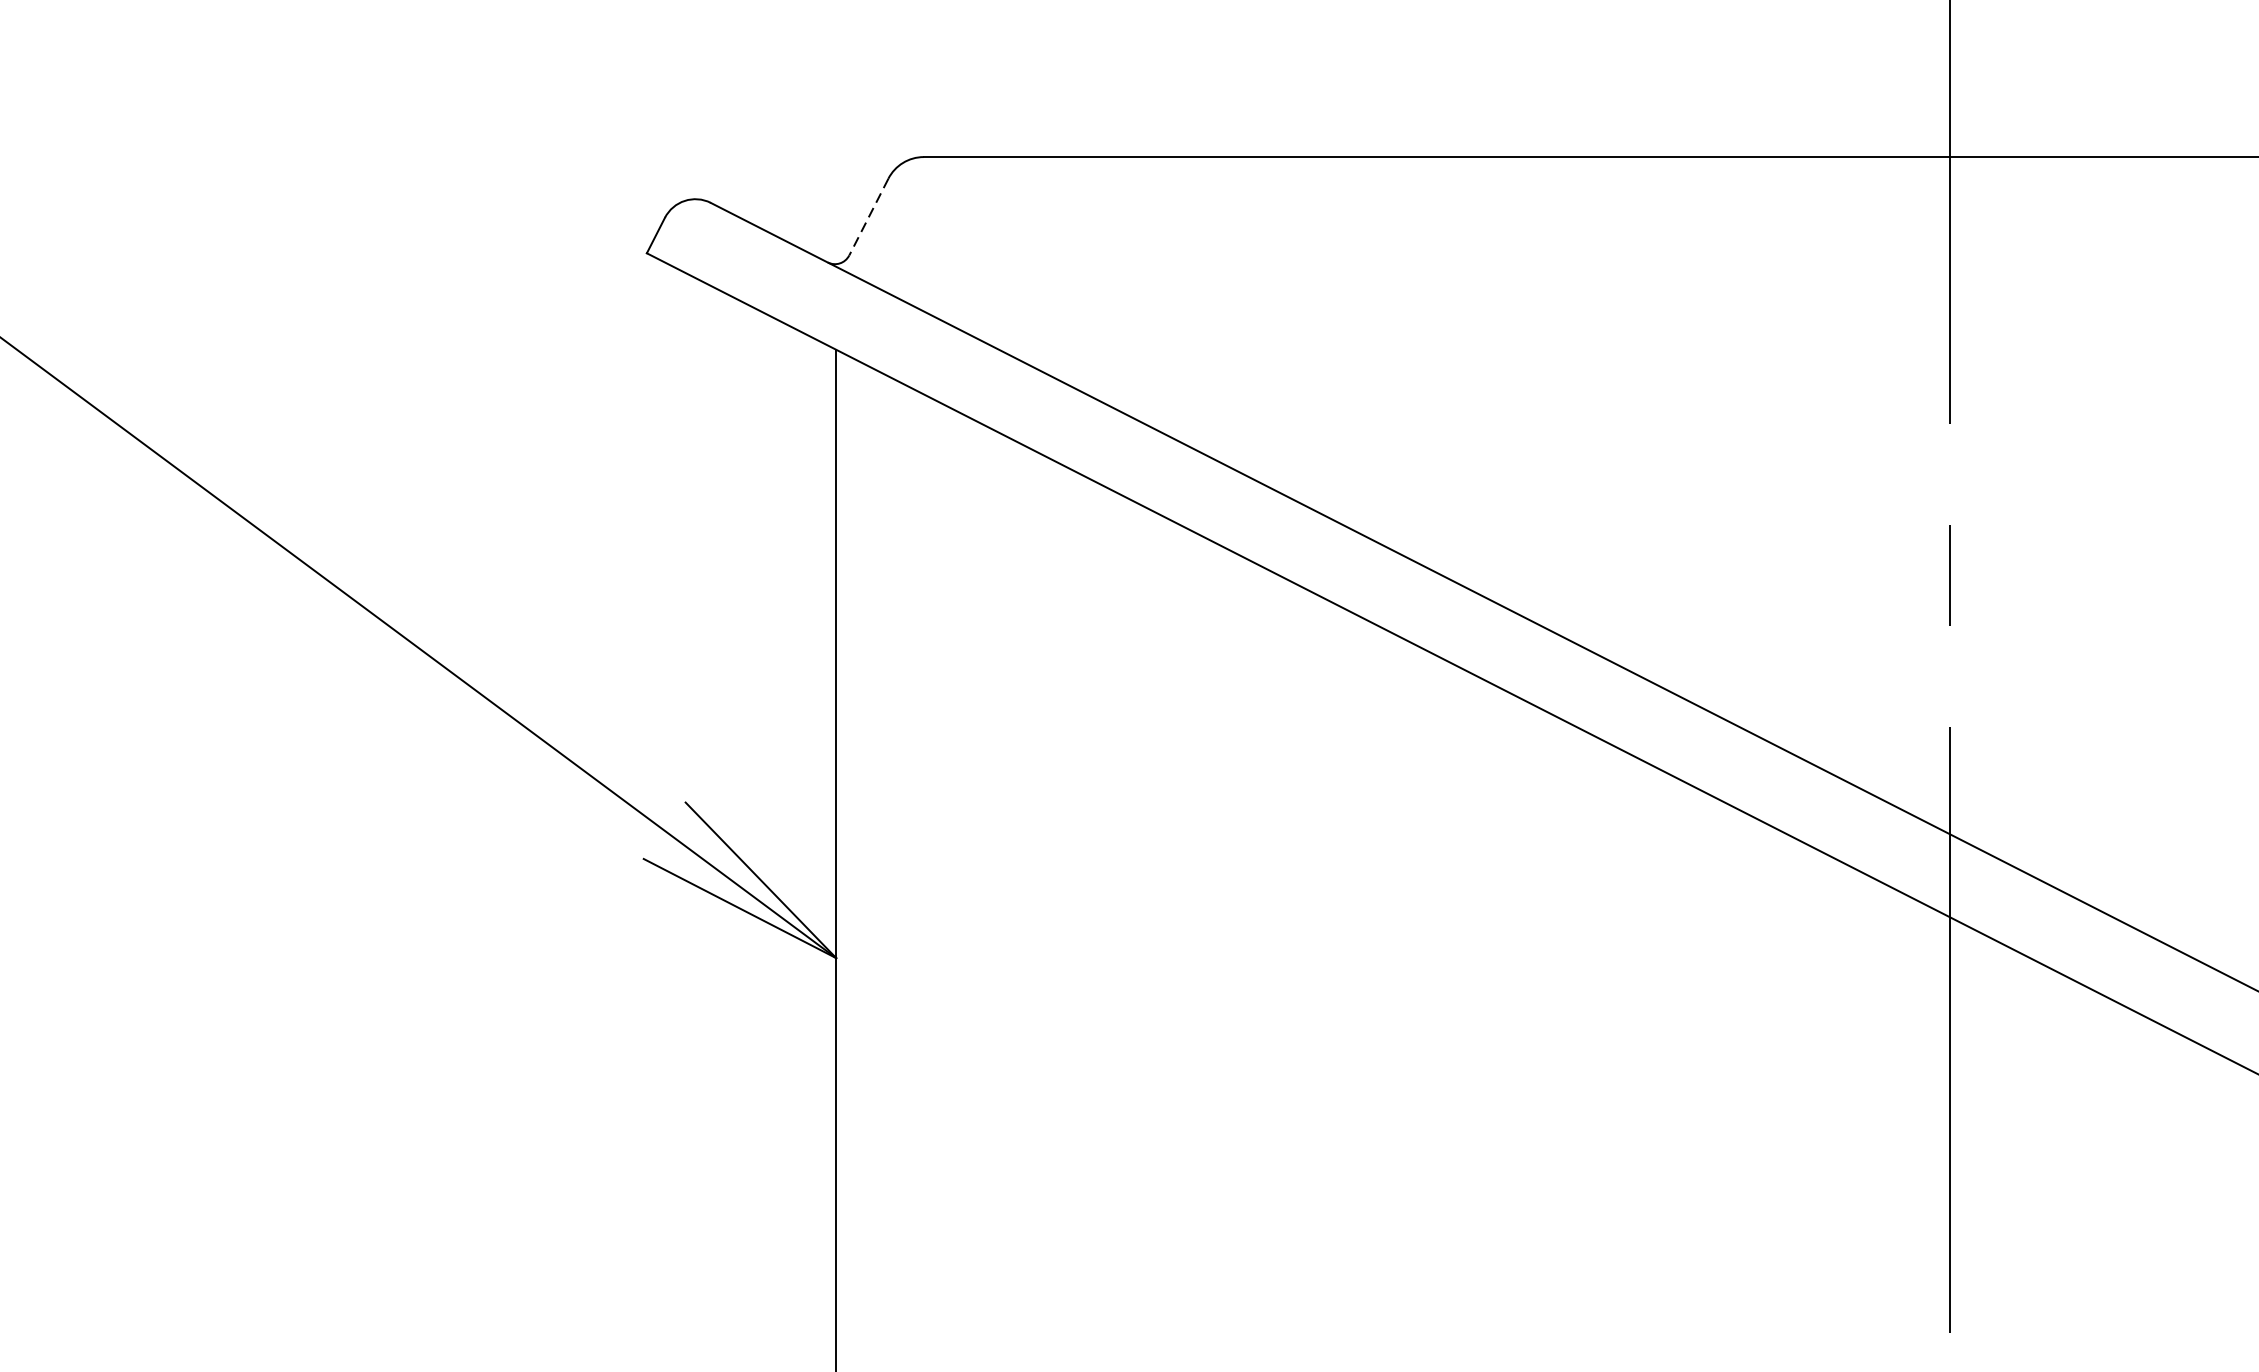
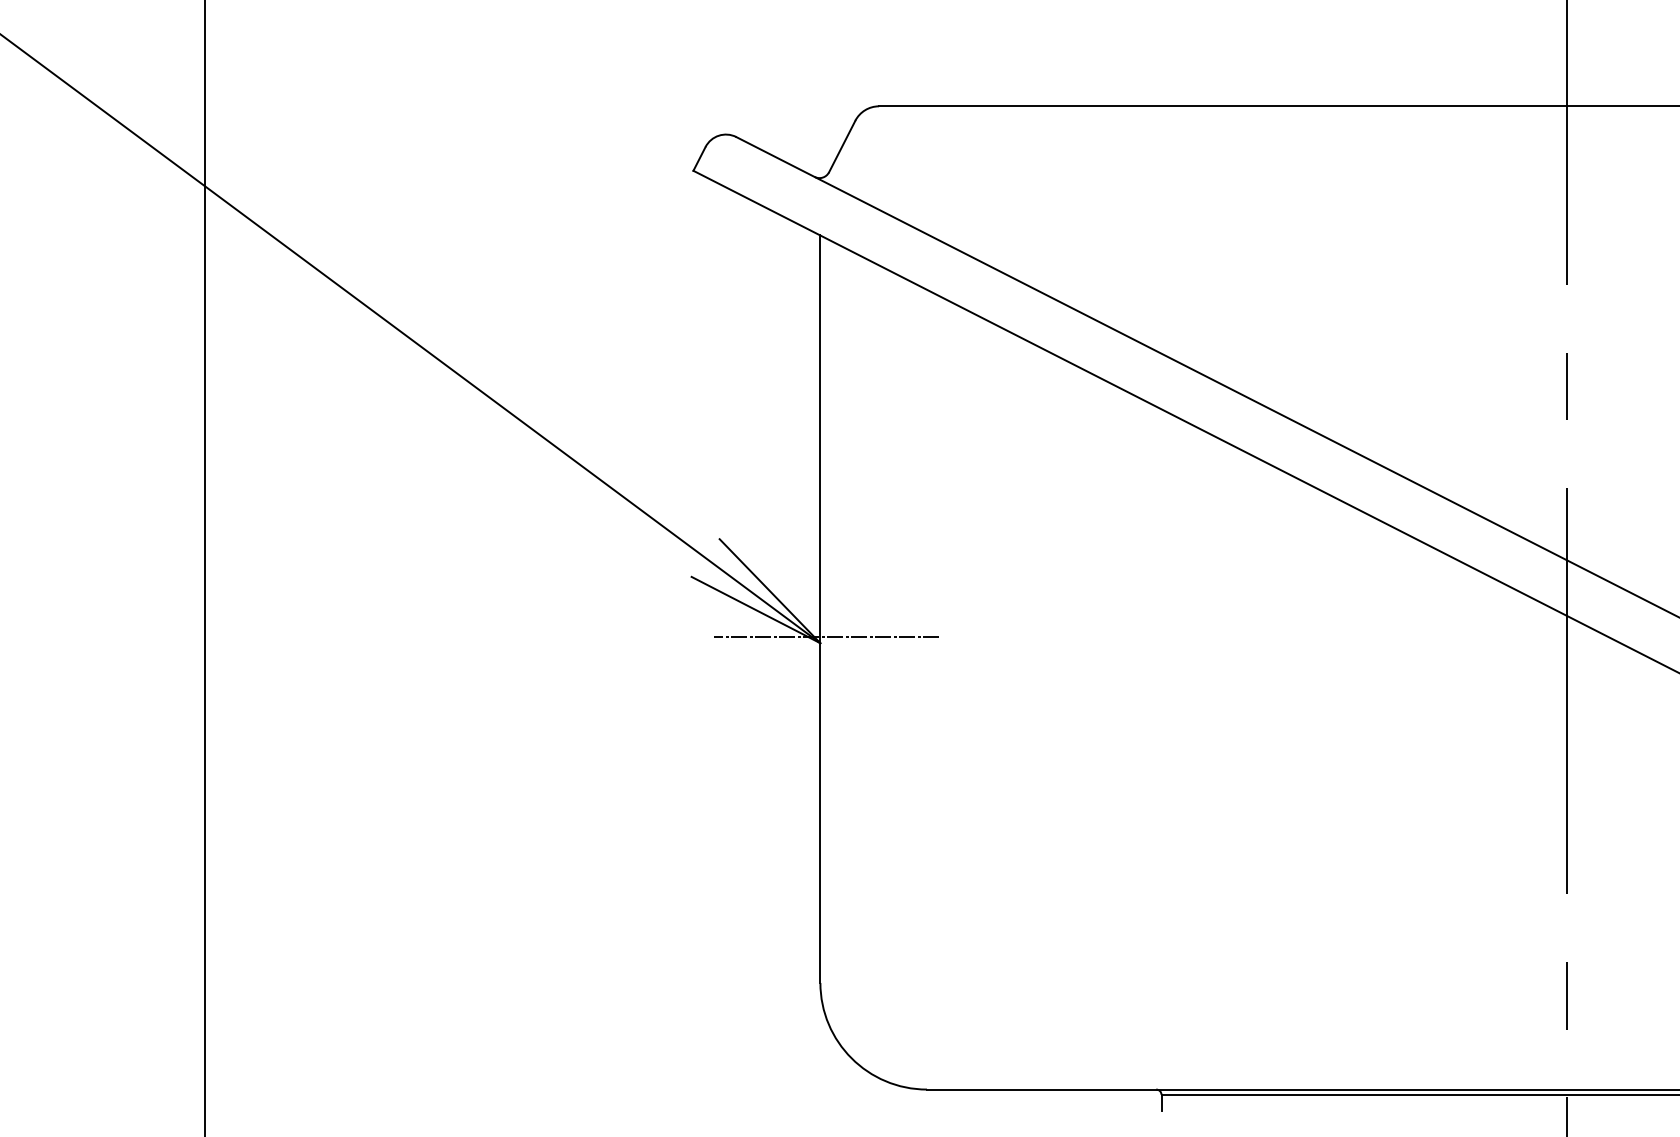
line: (869, 217) -> (842, 146), dashed -> solid
line: (845, 948) -> (826, 636), added

